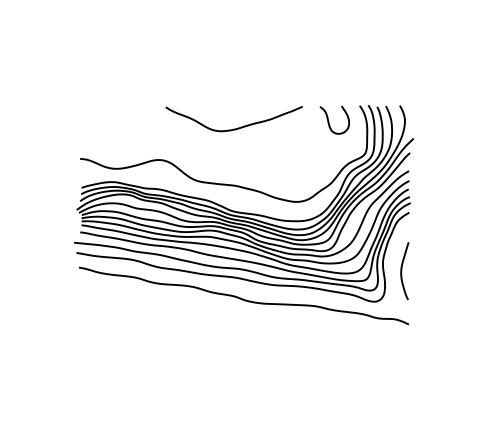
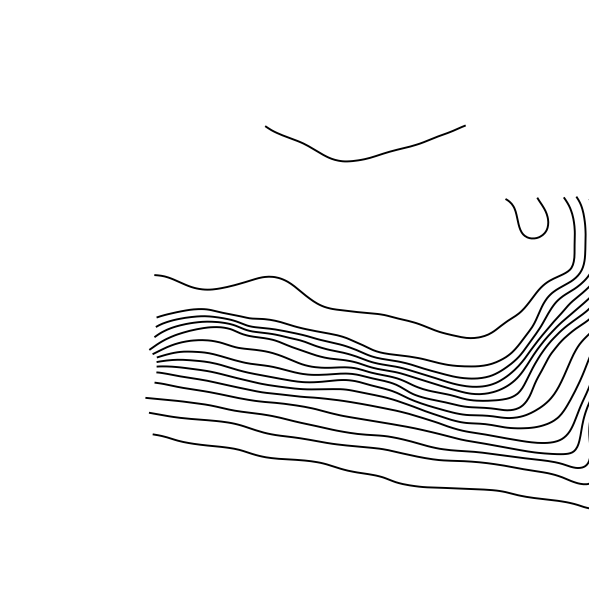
curve: (237, 127) -> (370, 155), moved

